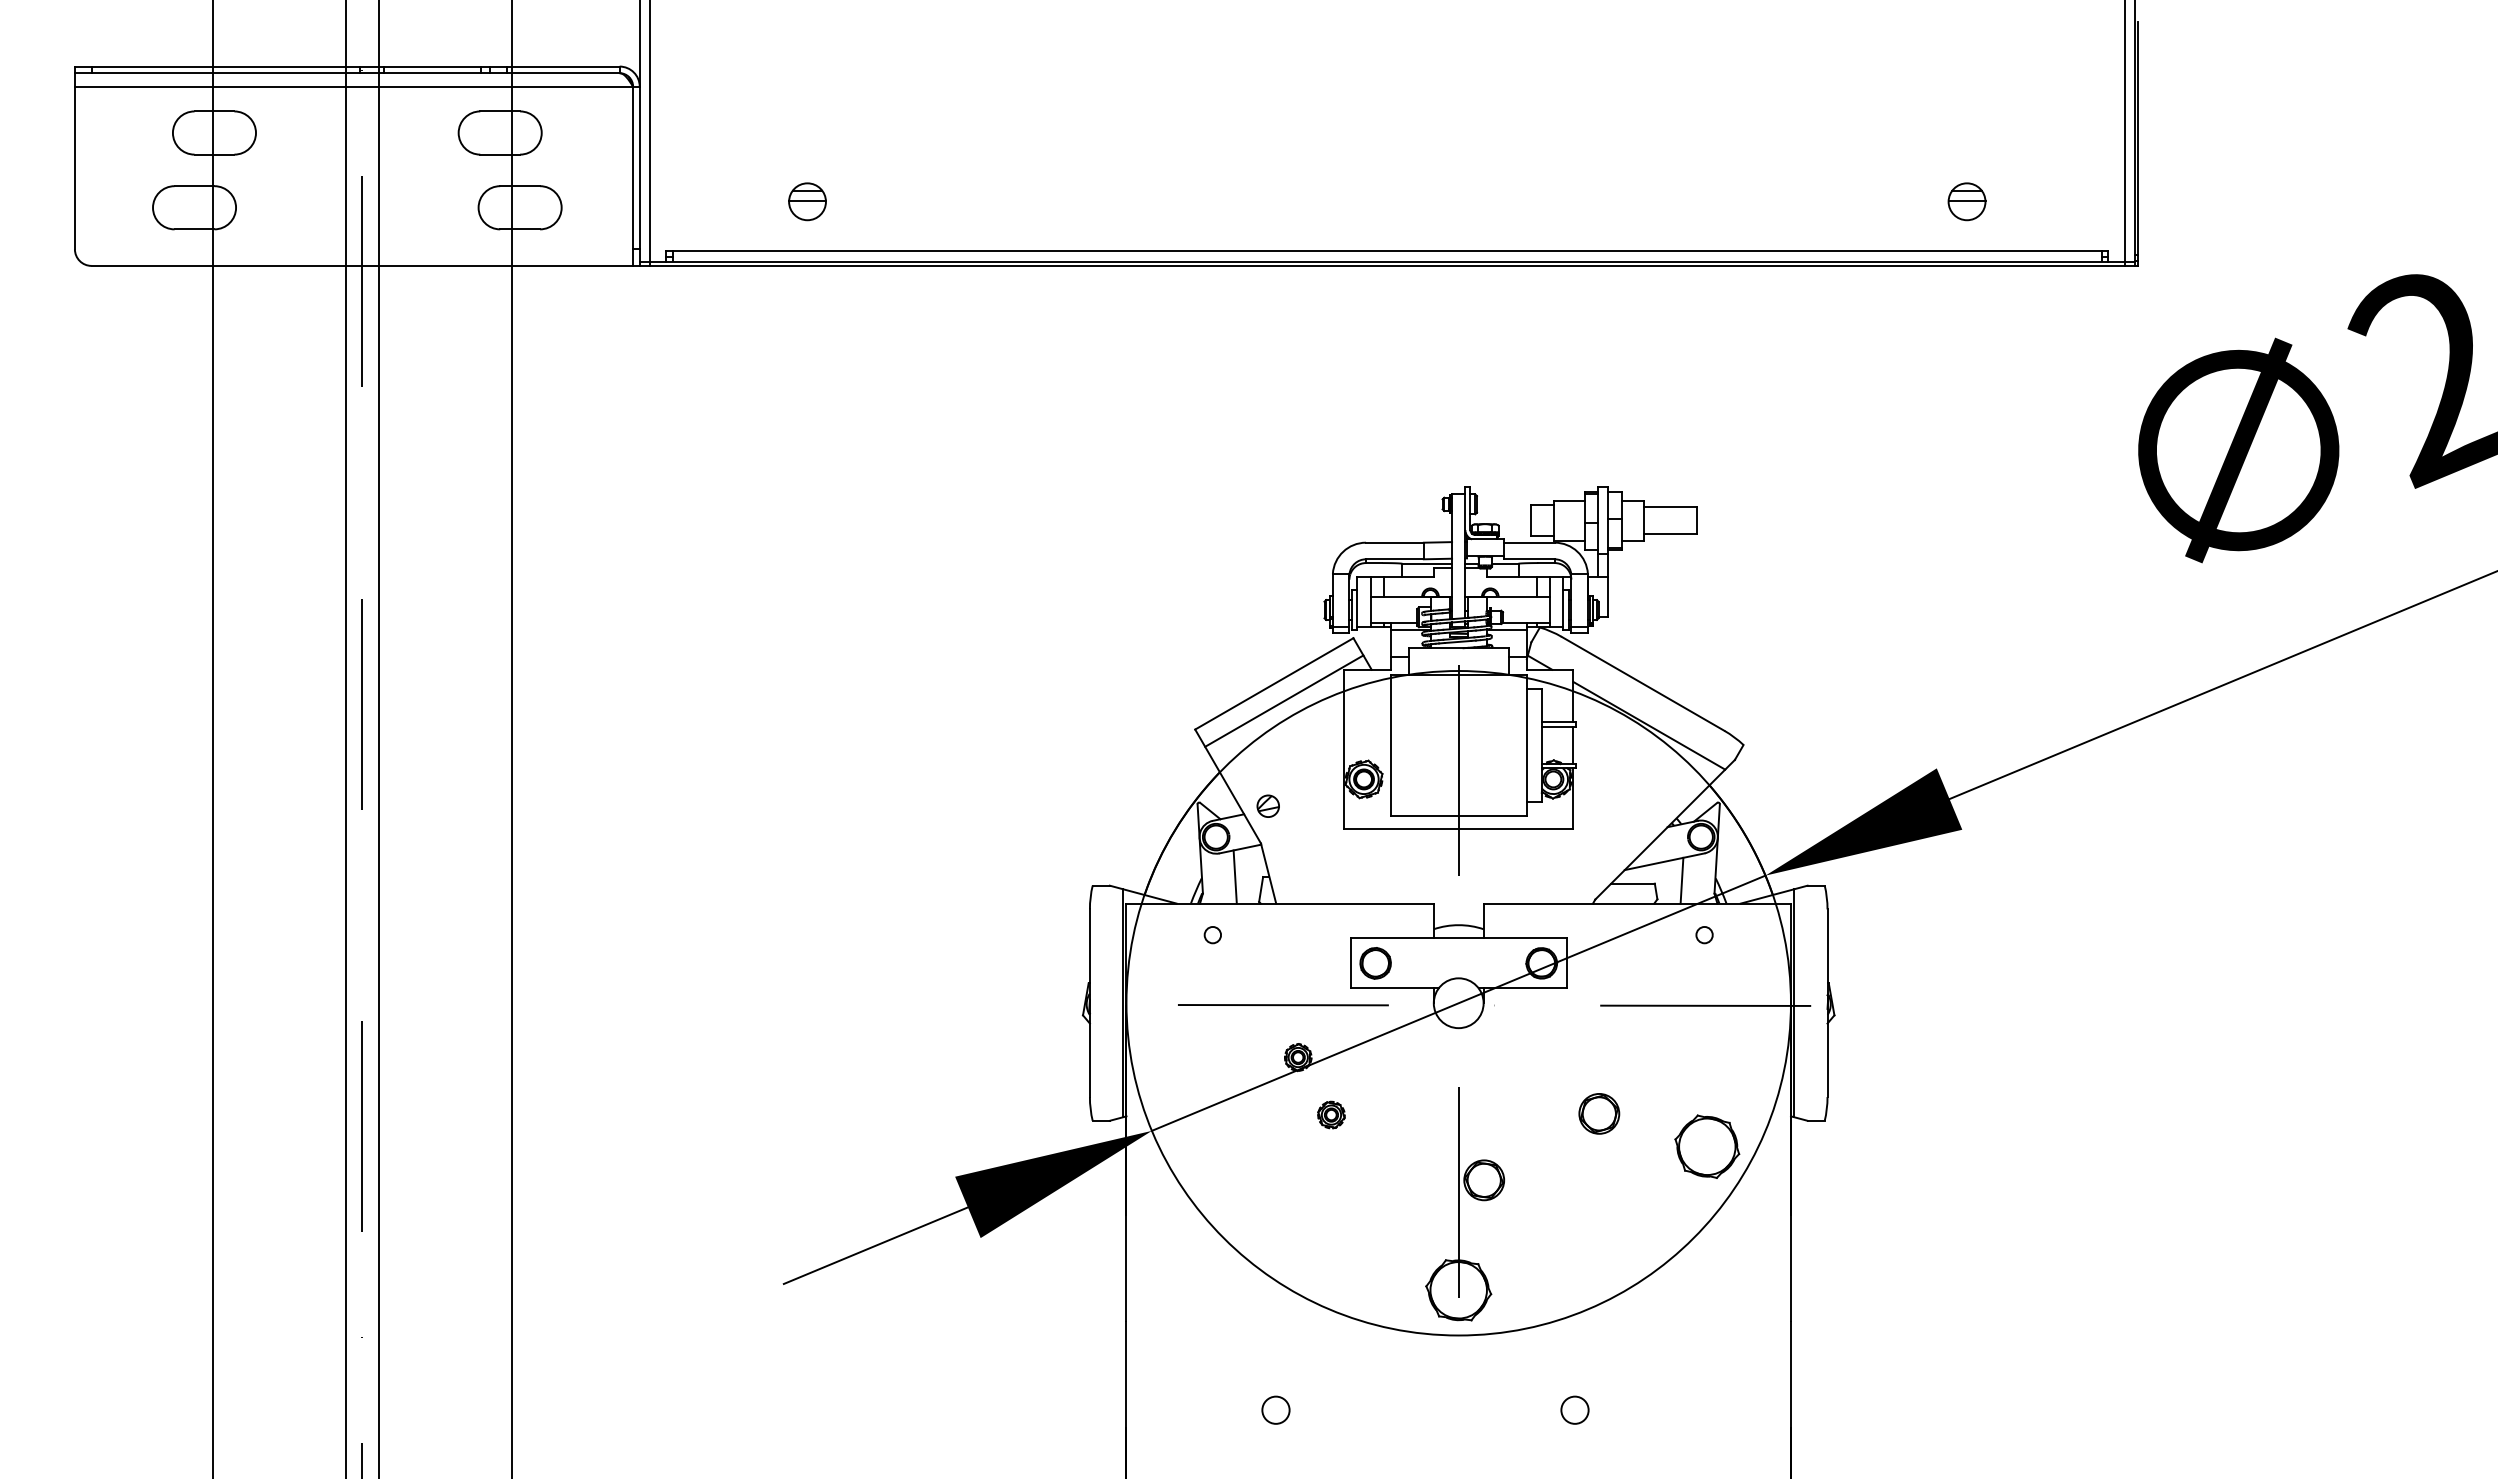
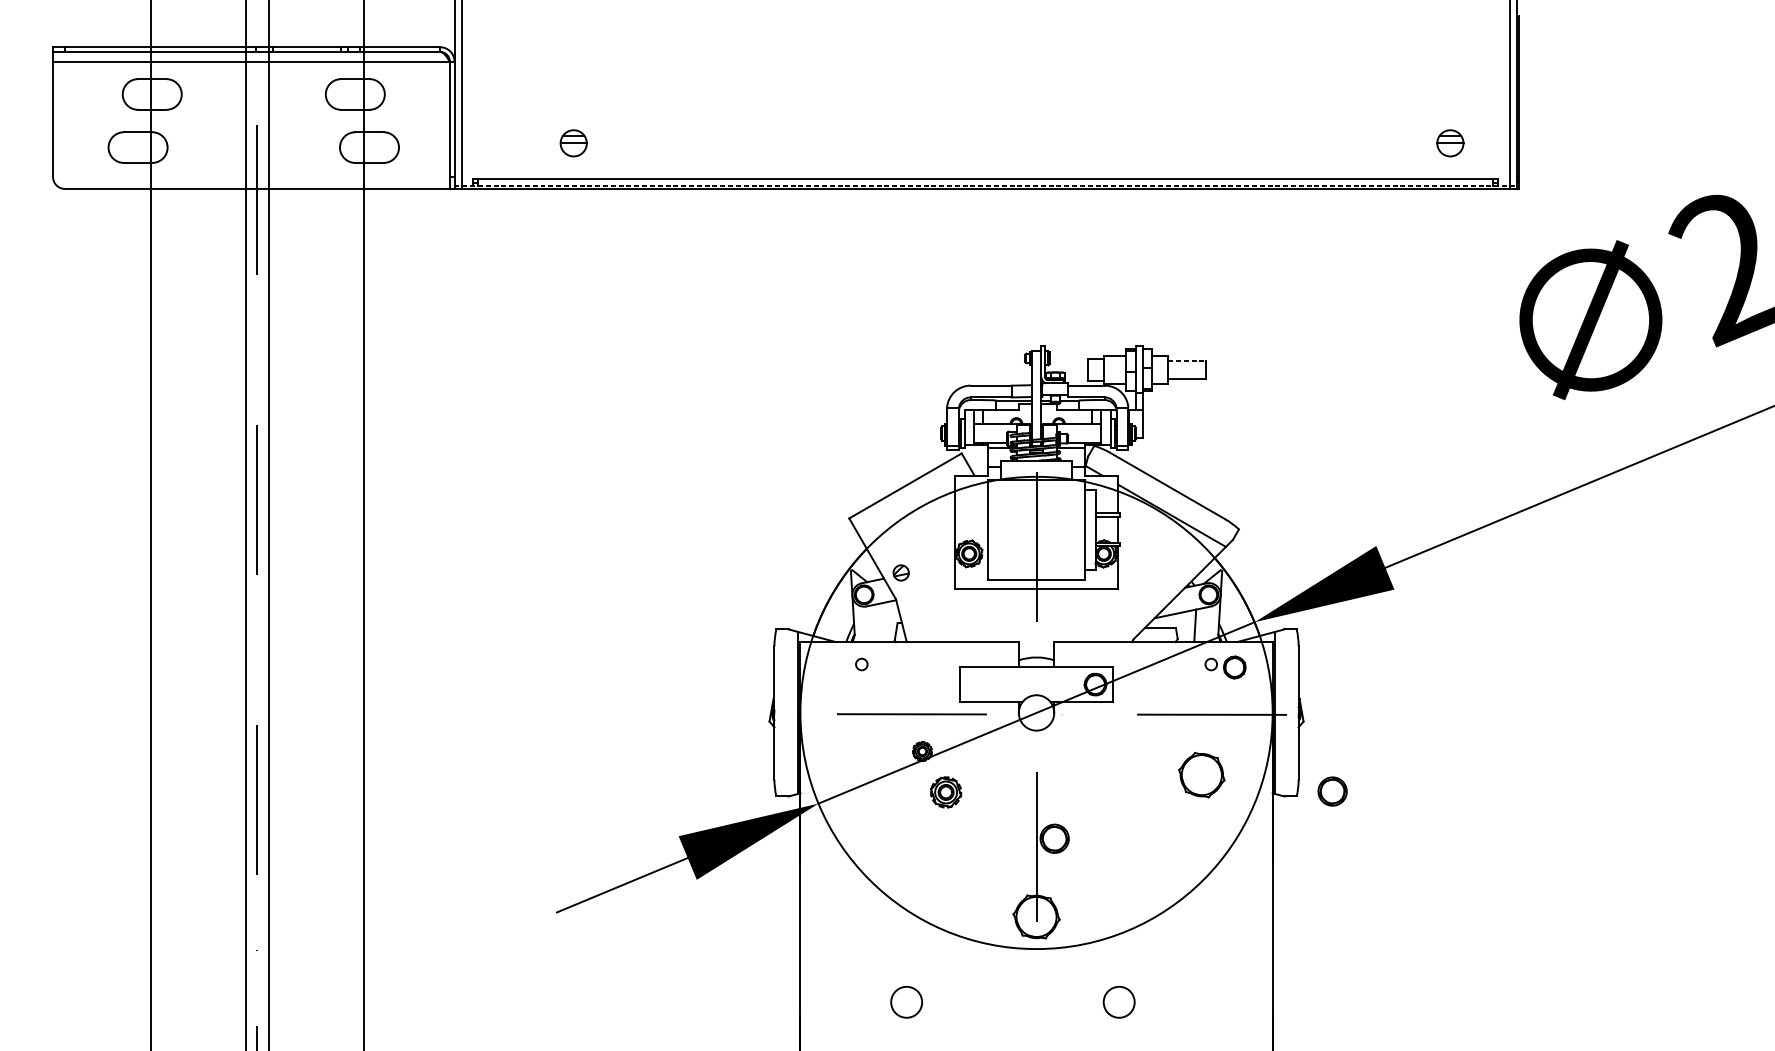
part: (1966, 201) -> (1450, 143), moved
line: (1387, 261) -> (985, 185), solid -> dashed
line: (1670, 507) -> (1187, 360), solid -> dashed
line: (1284, 700) -> (912, 497), removed
line: (1234, 876) -> (877, 622), removed
part: (1375, 963) -> (1234, 667), moved
part: (1599, 1113) -> (1332, 791), moved
part: (1331, 1114) -> (946, 792), size x1.6
part: (1707, 1146) -> (1201, 774), moved
circle: (1275, 1409) -> (906, 1001), size x1.6
circle: (1574, 1409) -> (1118, 1001), size x1.6

